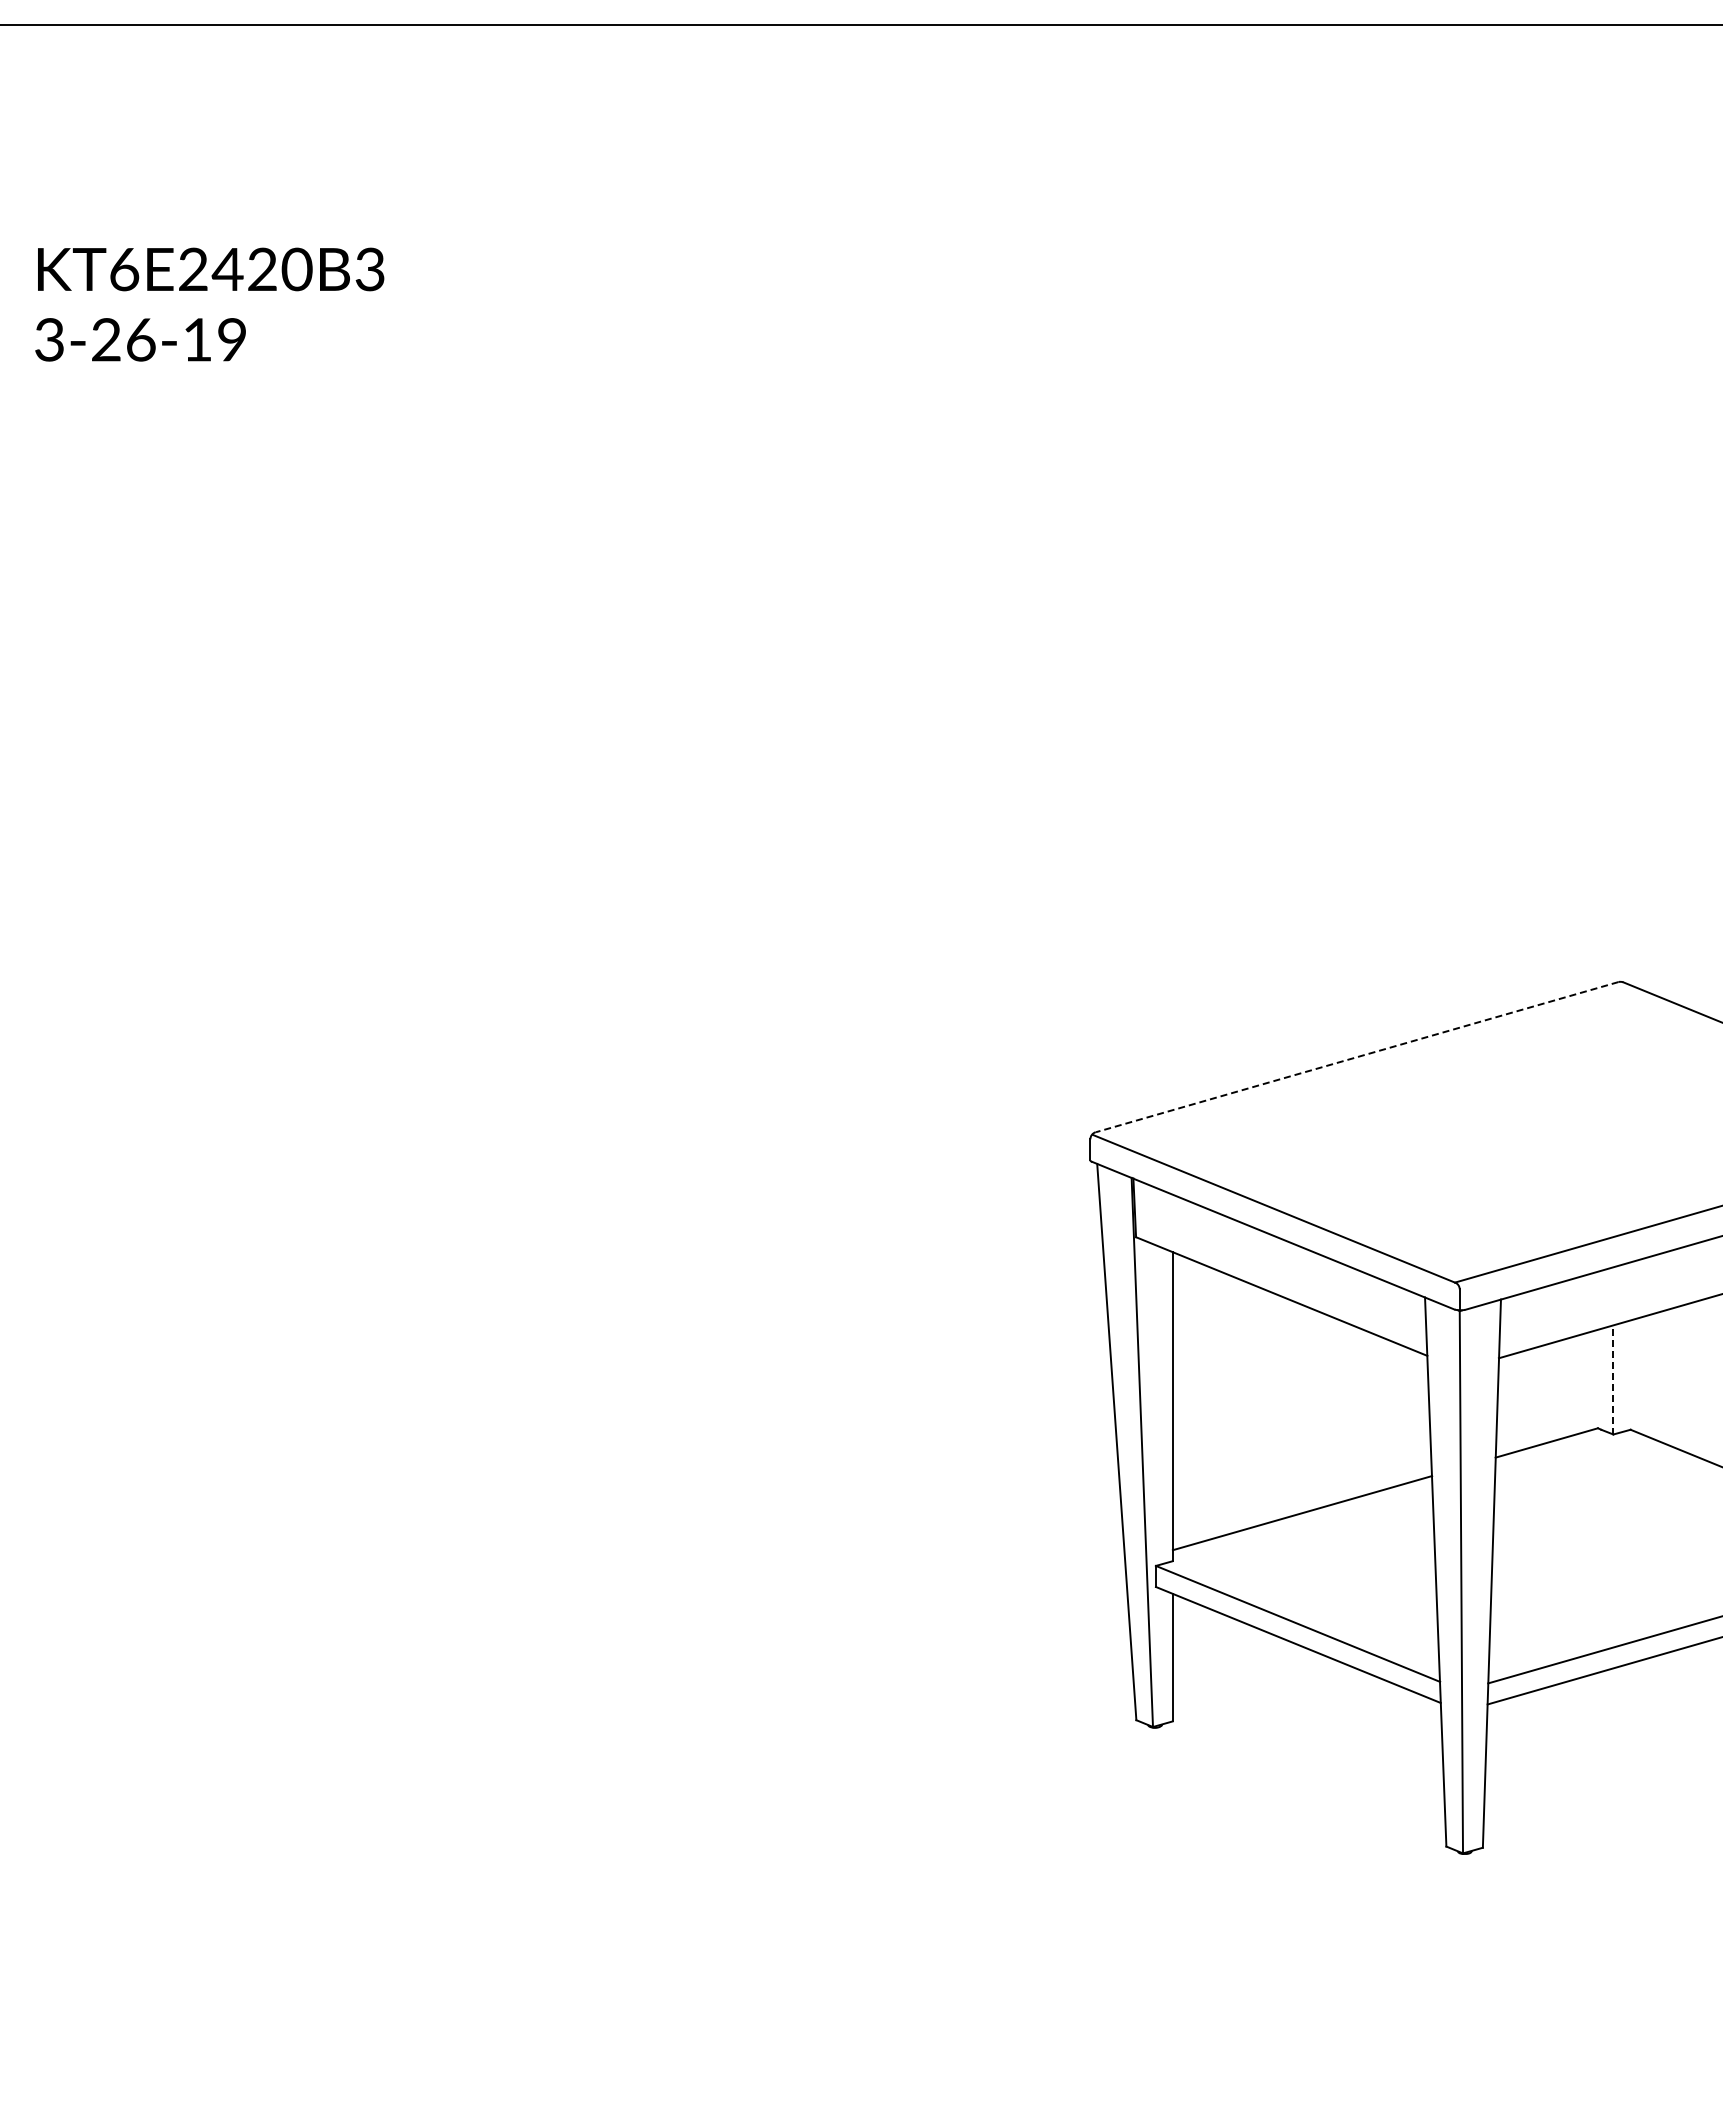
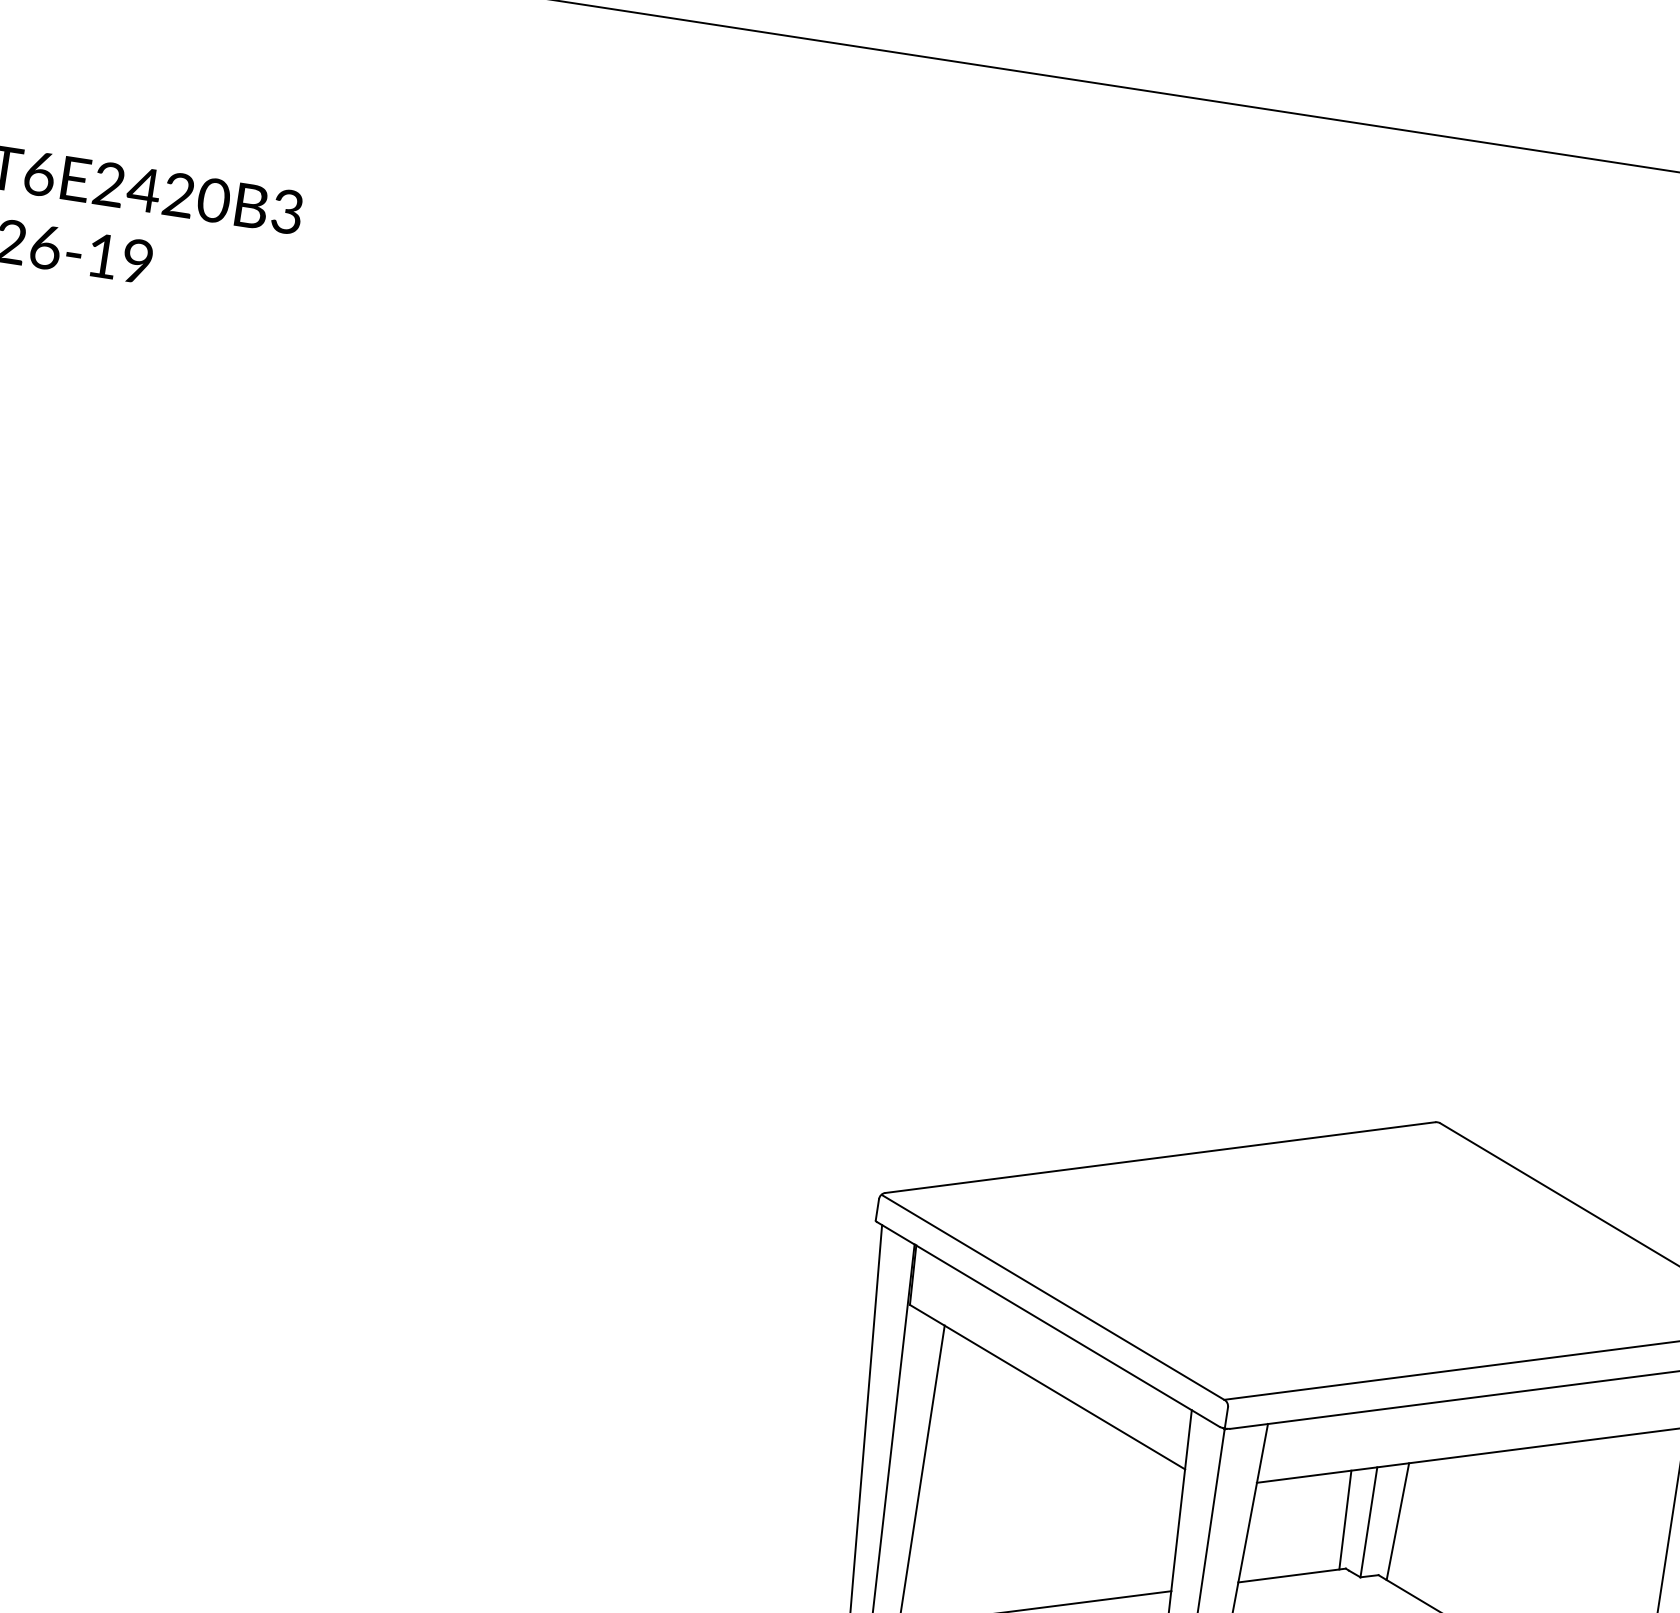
line: (1357, 1057) -> (1160, 1157), dashed -> solid
line: (1641, 1374) -> (1398, 1521), added
line: (1613, 1379) -> (1369, 1521), dashed -> solid
line: (1589, 1381) -> (1344, 1520), added

